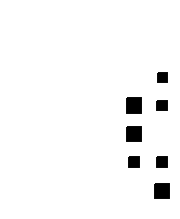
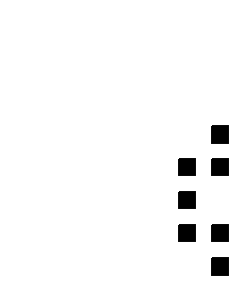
part: (161, 77) -> (219, 134), size x1.67
part: (161, 105) -> (219, 166), size x1.43
part: (133, 161) -> (186, 232), size x1.43
part: (161, 161) -> (219, 232), size x1.43

